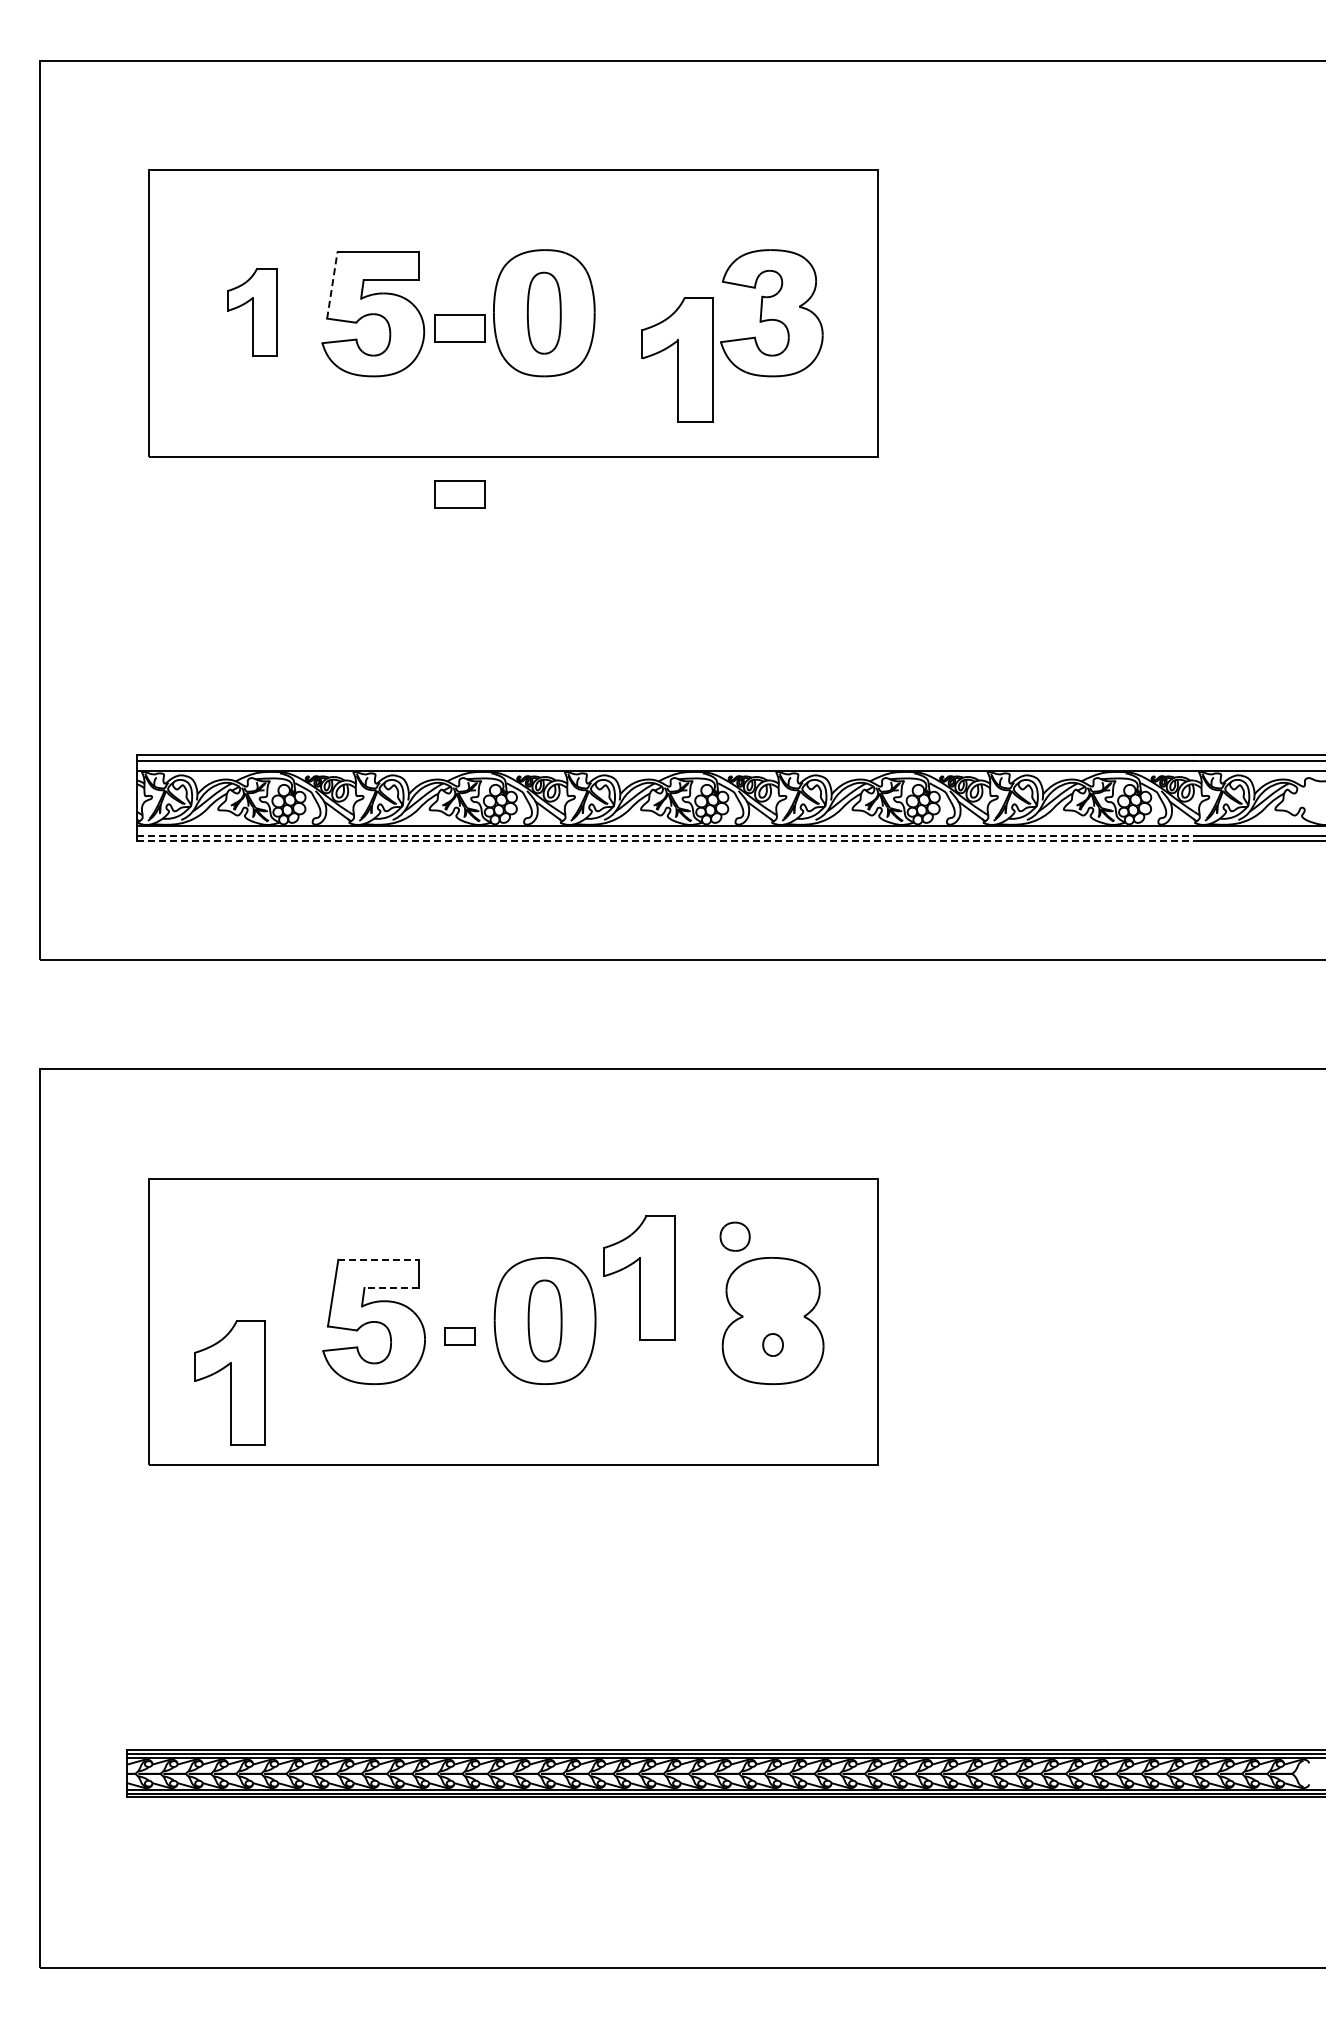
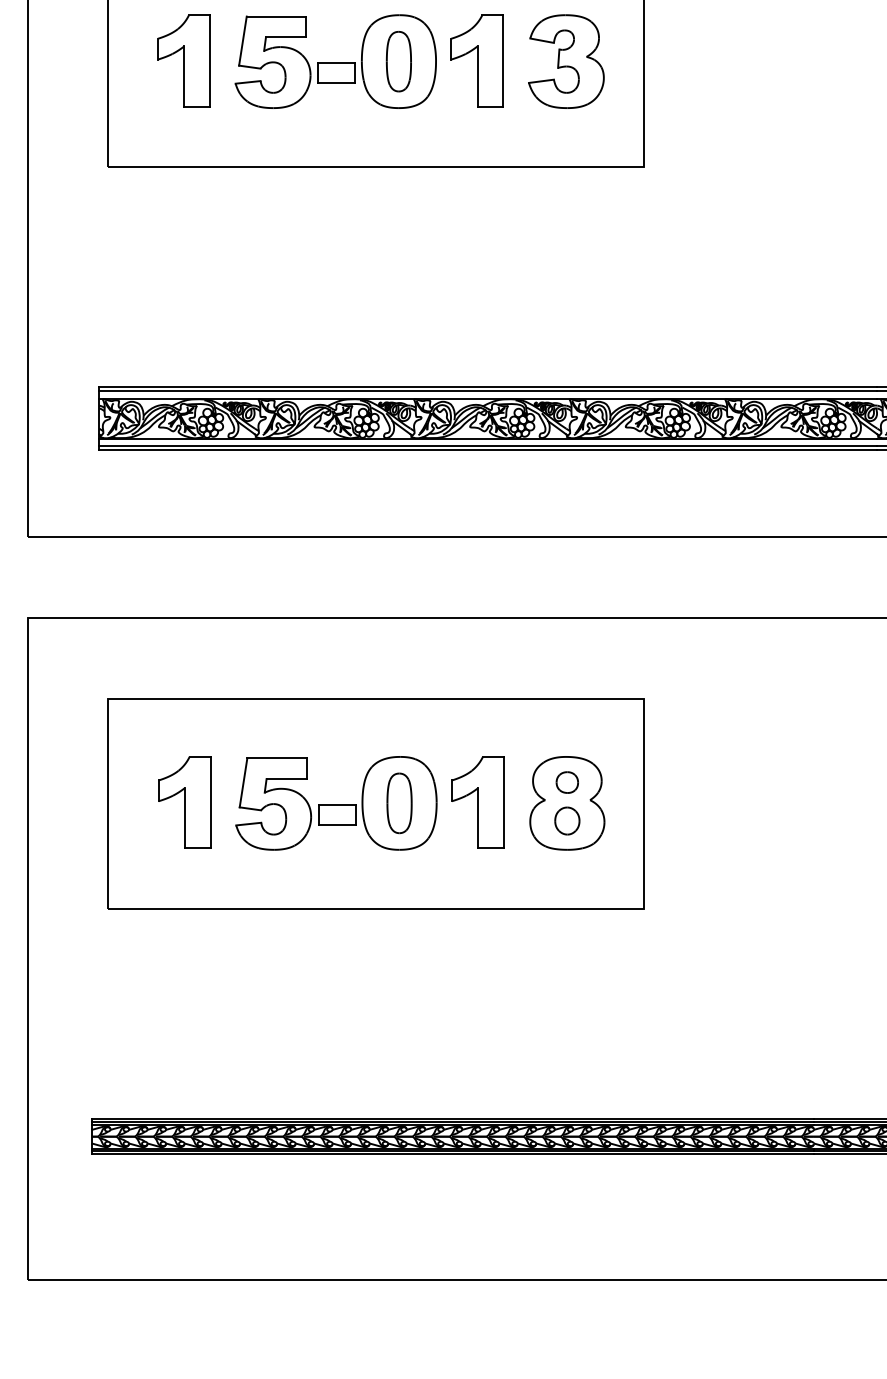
line: (332, 285) -> (243, 41), dashed -> solid
part: (252, 311) -> (184, 60), size x1.43
part: (677, 359) -> (477, 60), moved
part: (459, 494) -> (336, 195), removed
line: (665, 835) -> (488, 446), dashed -> solid
line: (665, 841) -> (488, 450), dashed -> solid
part: (734, 1236) -> (566, 782), moved
line: (378, 1259) -> (276, 758), dashed -> solid
part: (639, 1277) -> (477, 802), moved
line: (391, 1288) -> (286, 779), dashed -> solid
part: (459, 1336) -> (336, 814), size x1.67
part: (772, 1344) -> (566, 820), size x1.67
part: (229, 1382) -> (184, 802), moved

